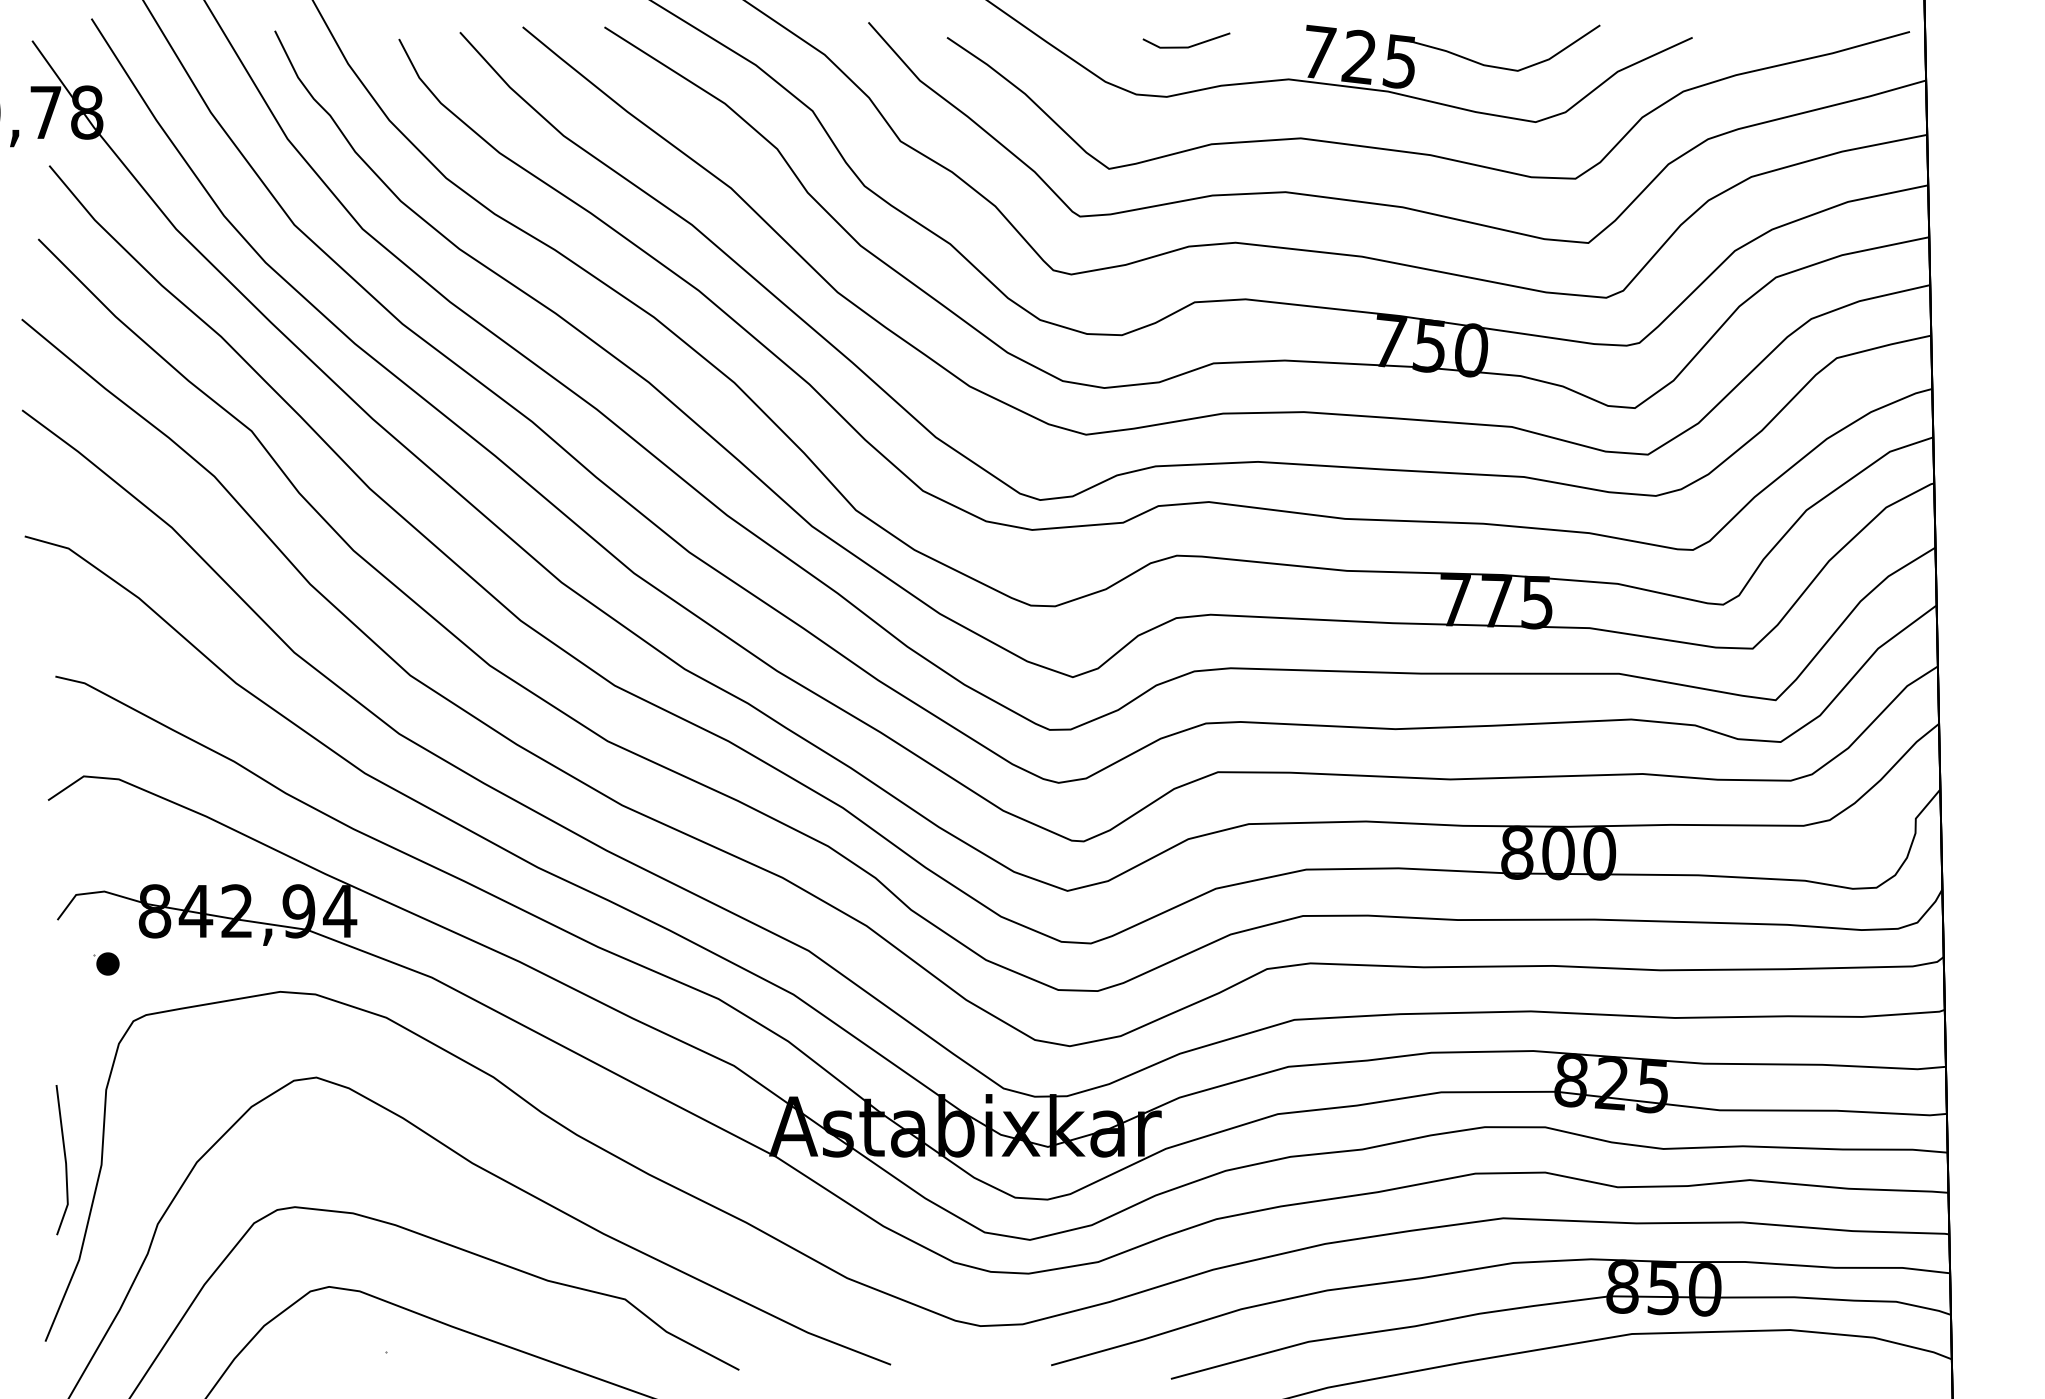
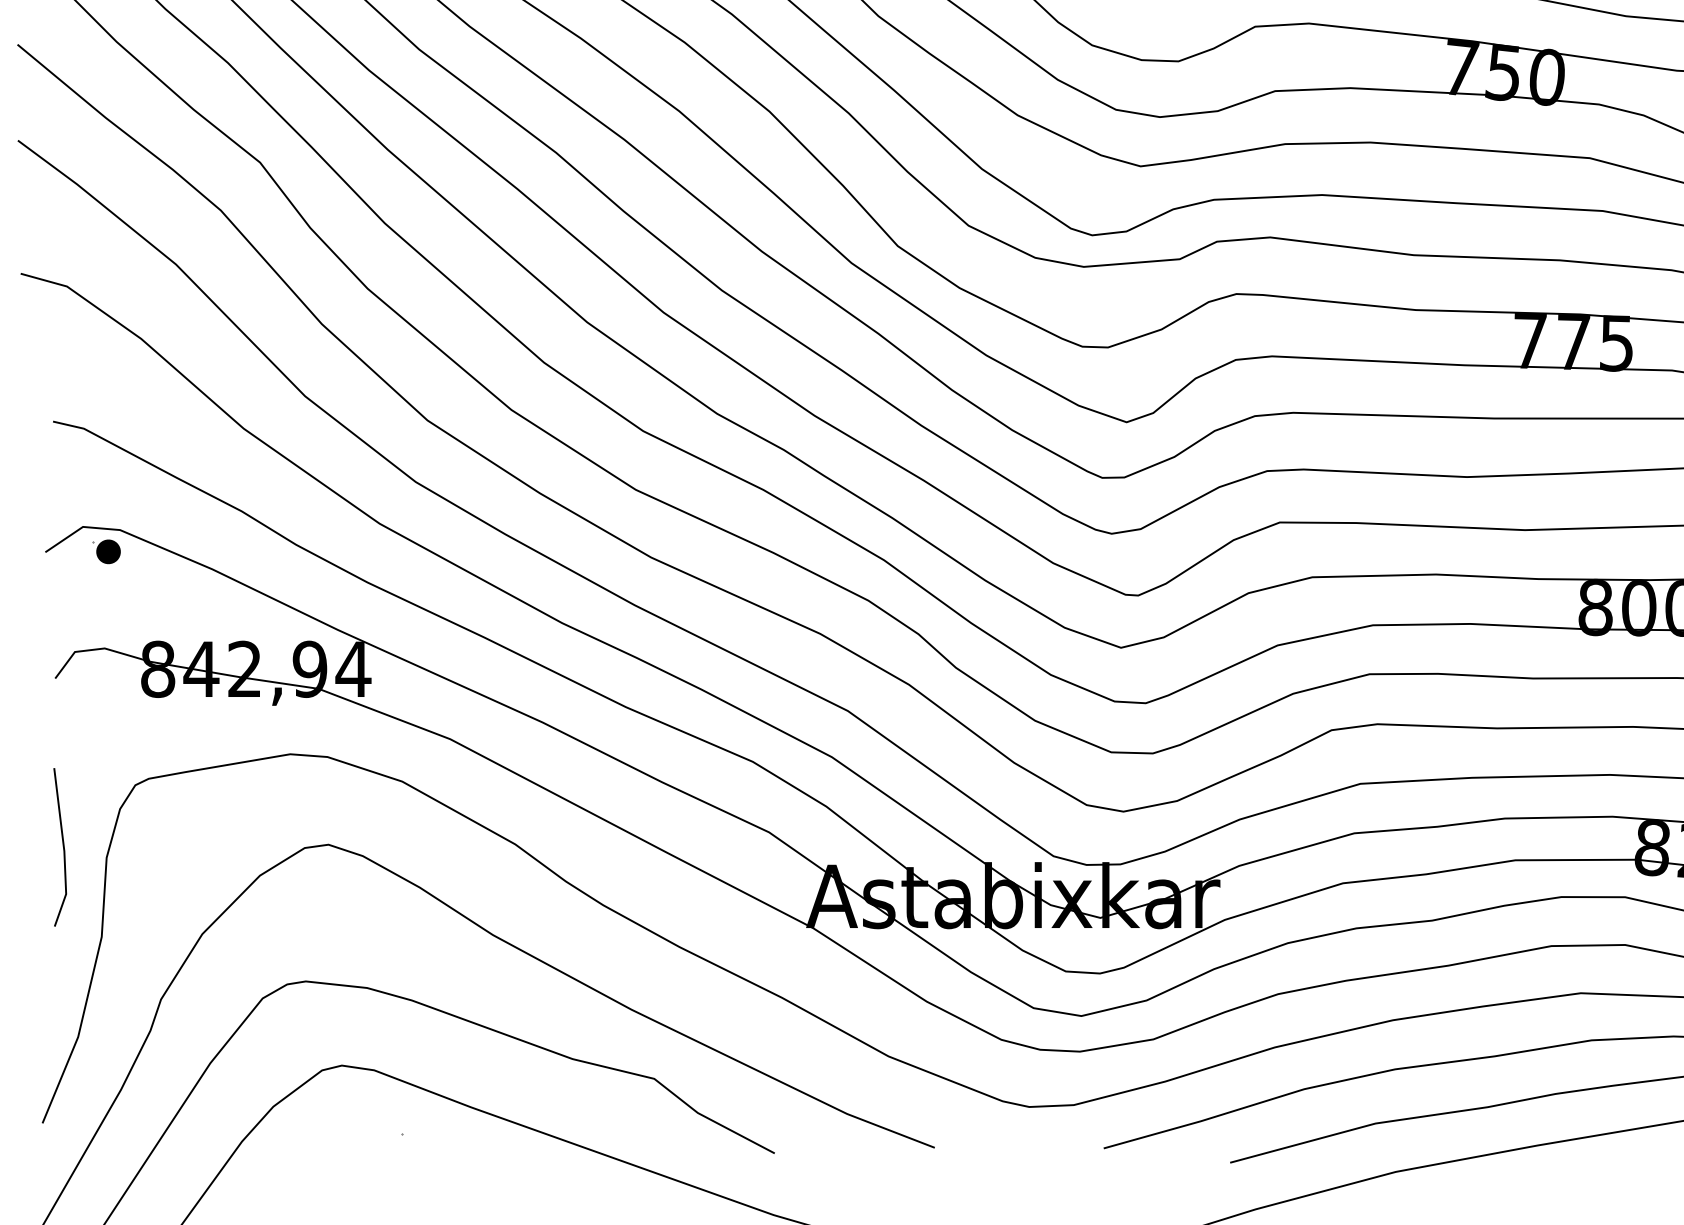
part: (106, 963) -> (106, 551), moved
line: (64, 1160) -> (62, 847), moved

